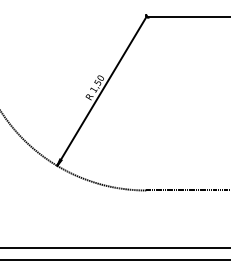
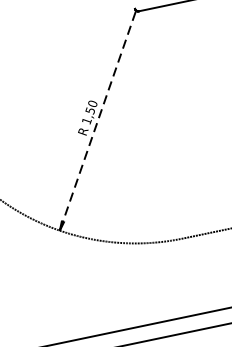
line: (101, 91) -> (97, 121), solid -> dashed

